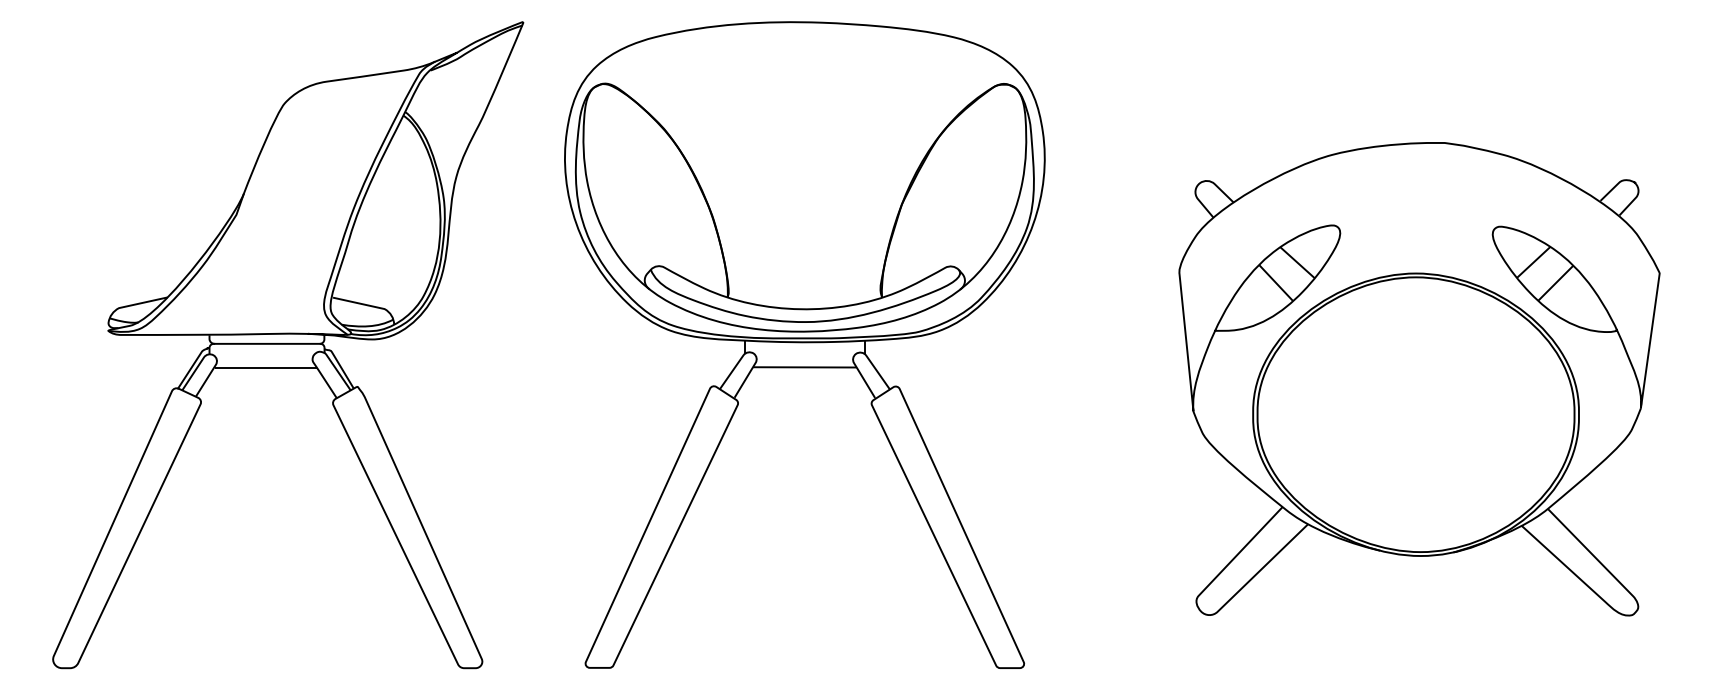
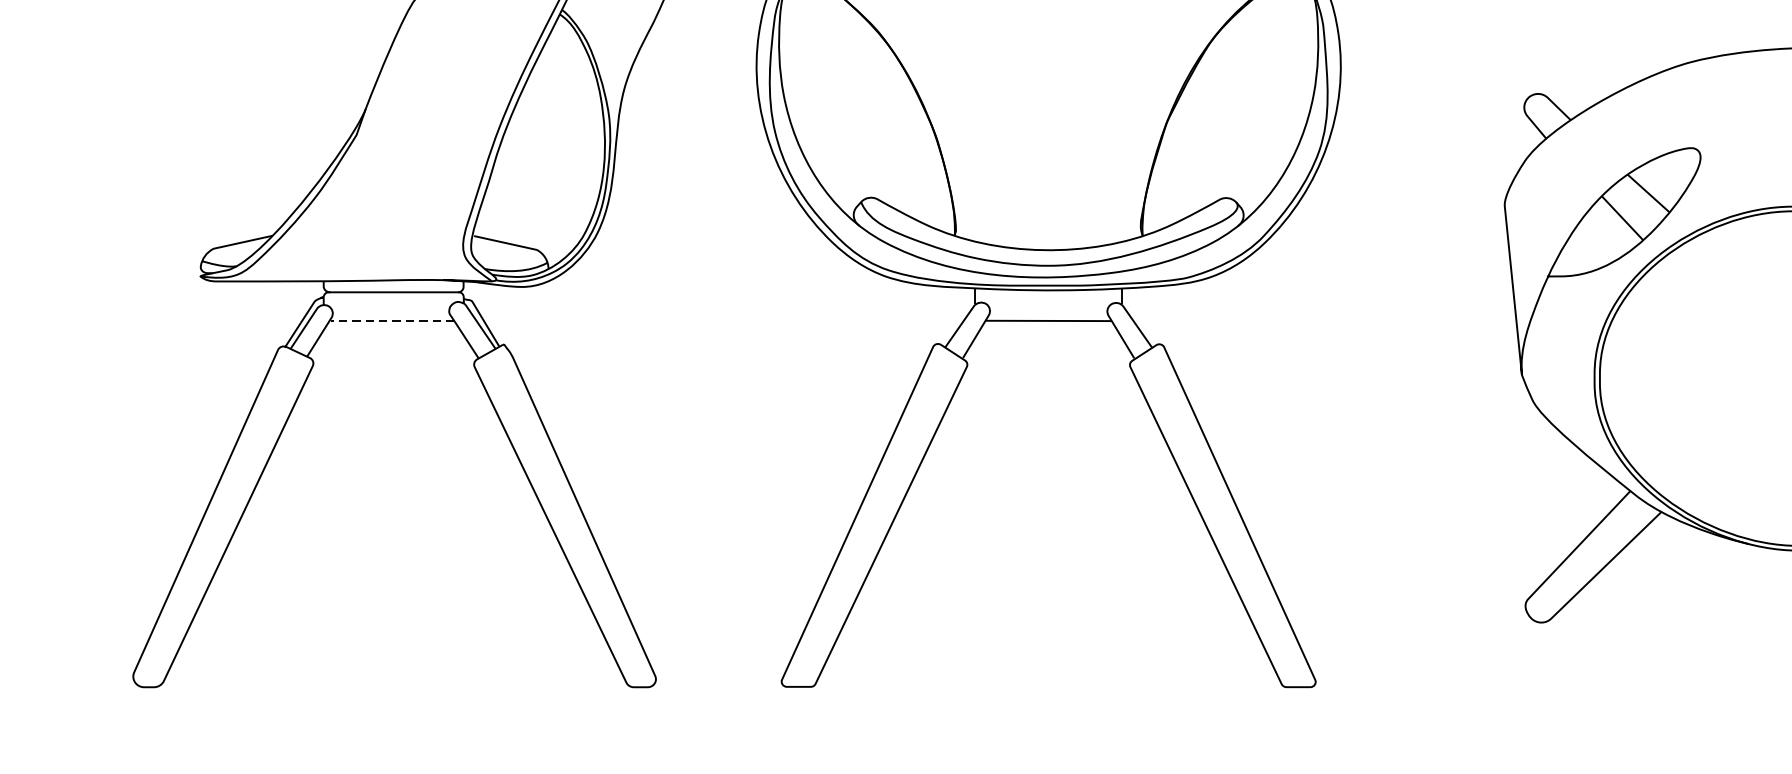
line: (265, 367) -> (391, 321), solid -> dashed

